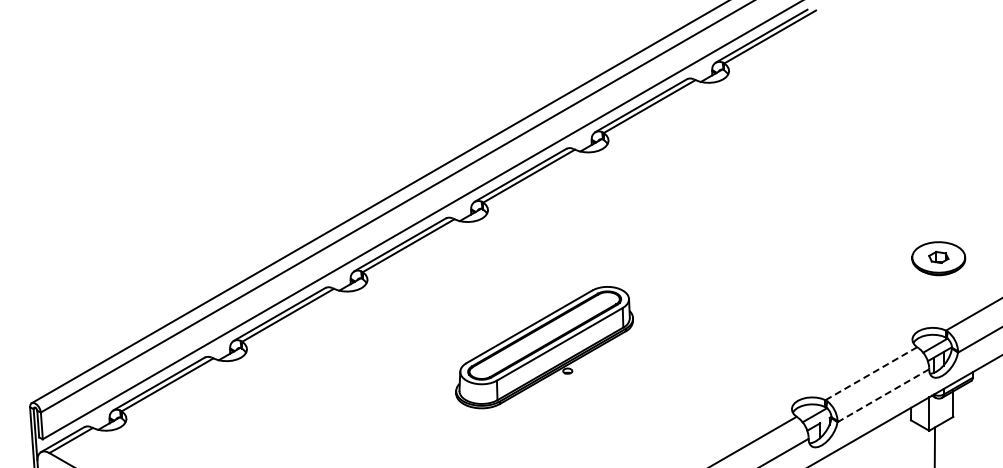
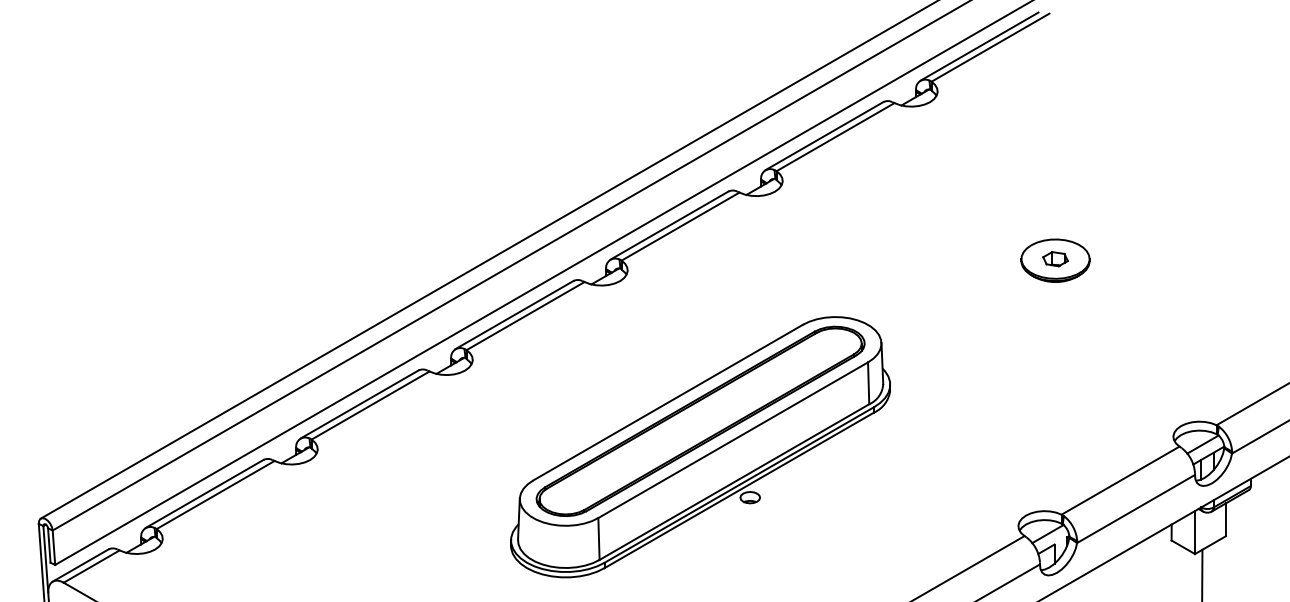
part: (938, 258) -> (1055, 260), moved
part: (544, 347) -> (700, 446), size x1.67
line: (871, 373) -> (1120, 480), dashed -> solid
line: (883, 395) -> (1136, 508), dashed -> solid

